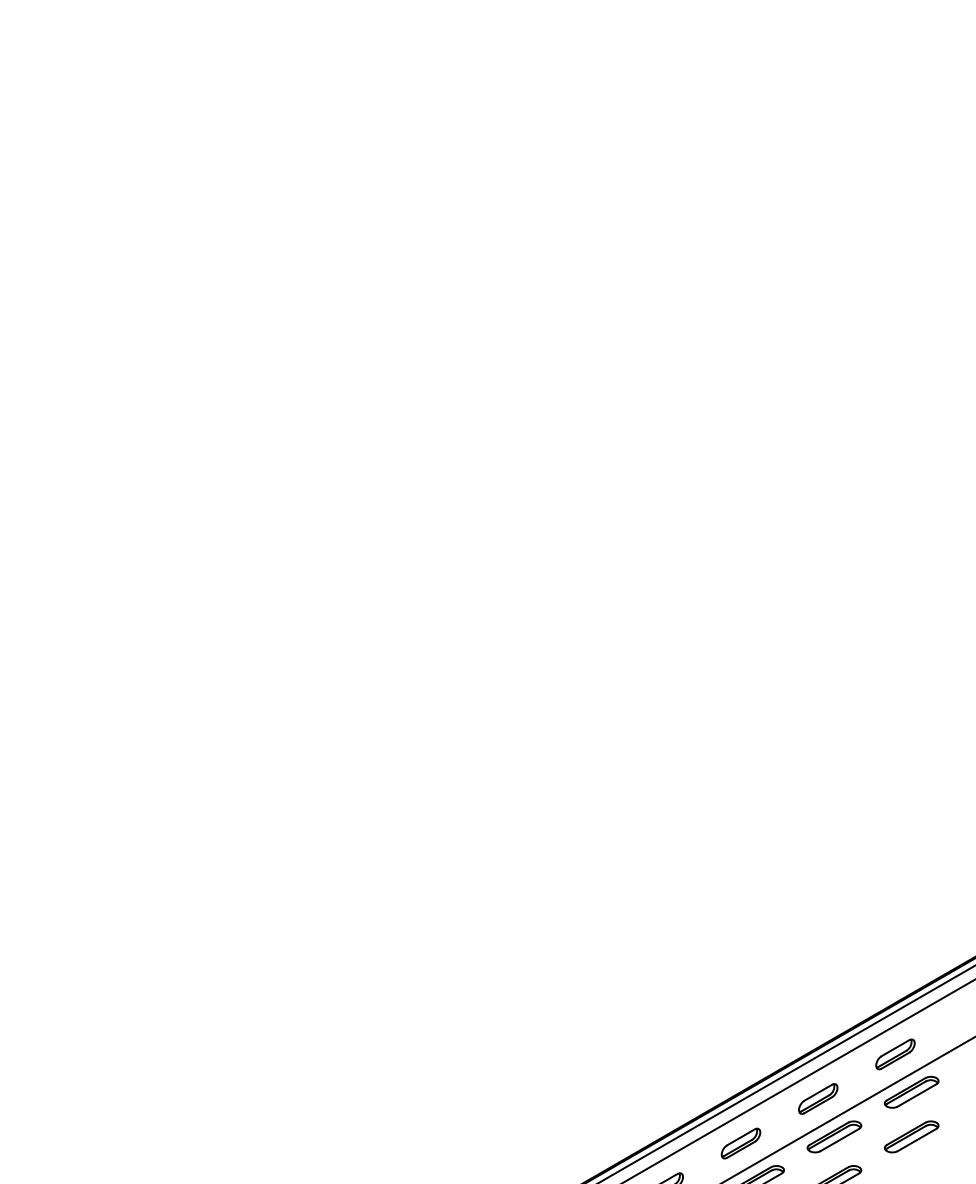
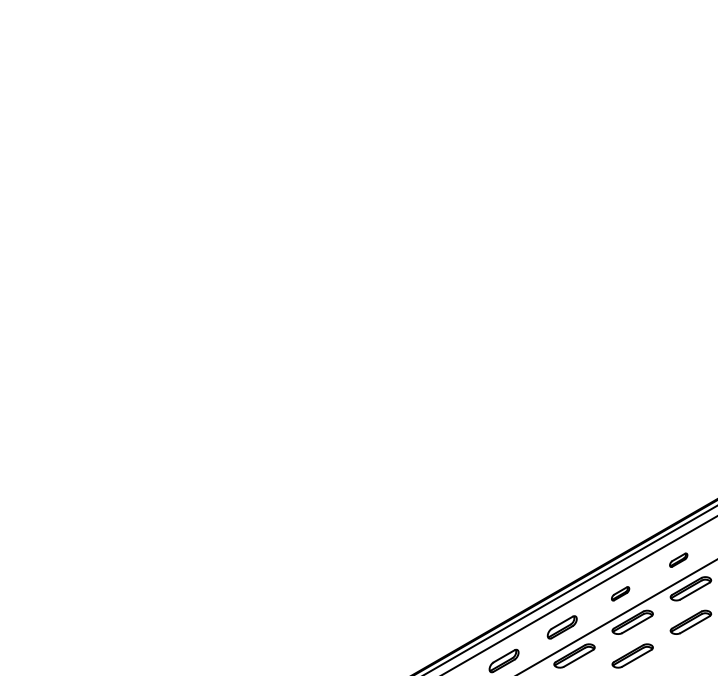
part: (895, 1054) -> (678, 560), size x0.6
part: (818, 1098) -> (620, 593), size x0.6

